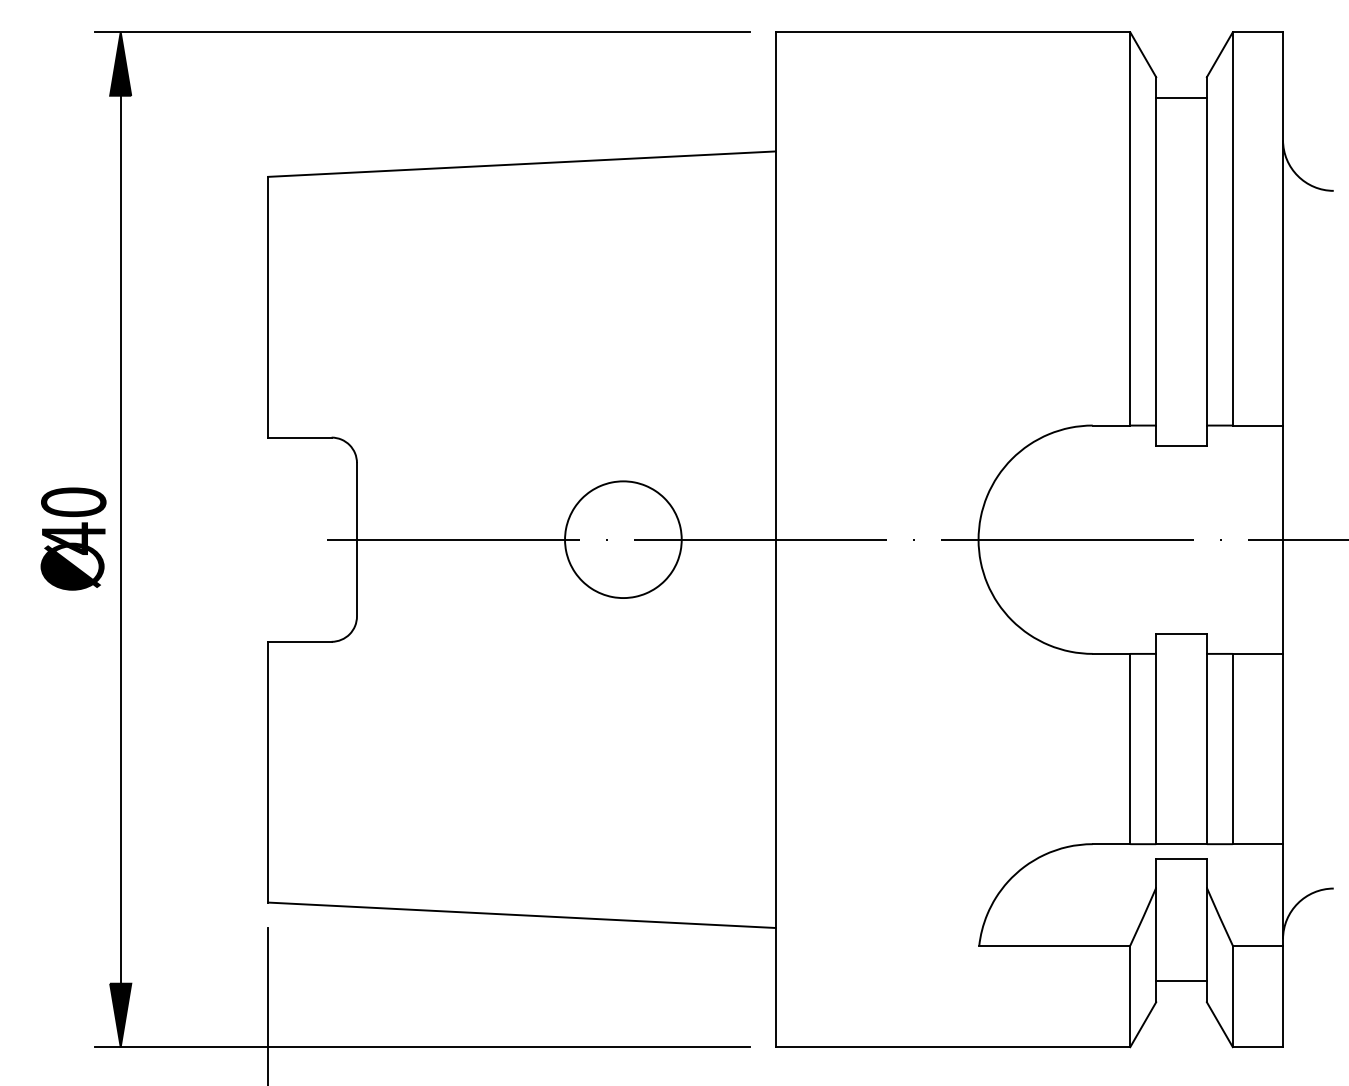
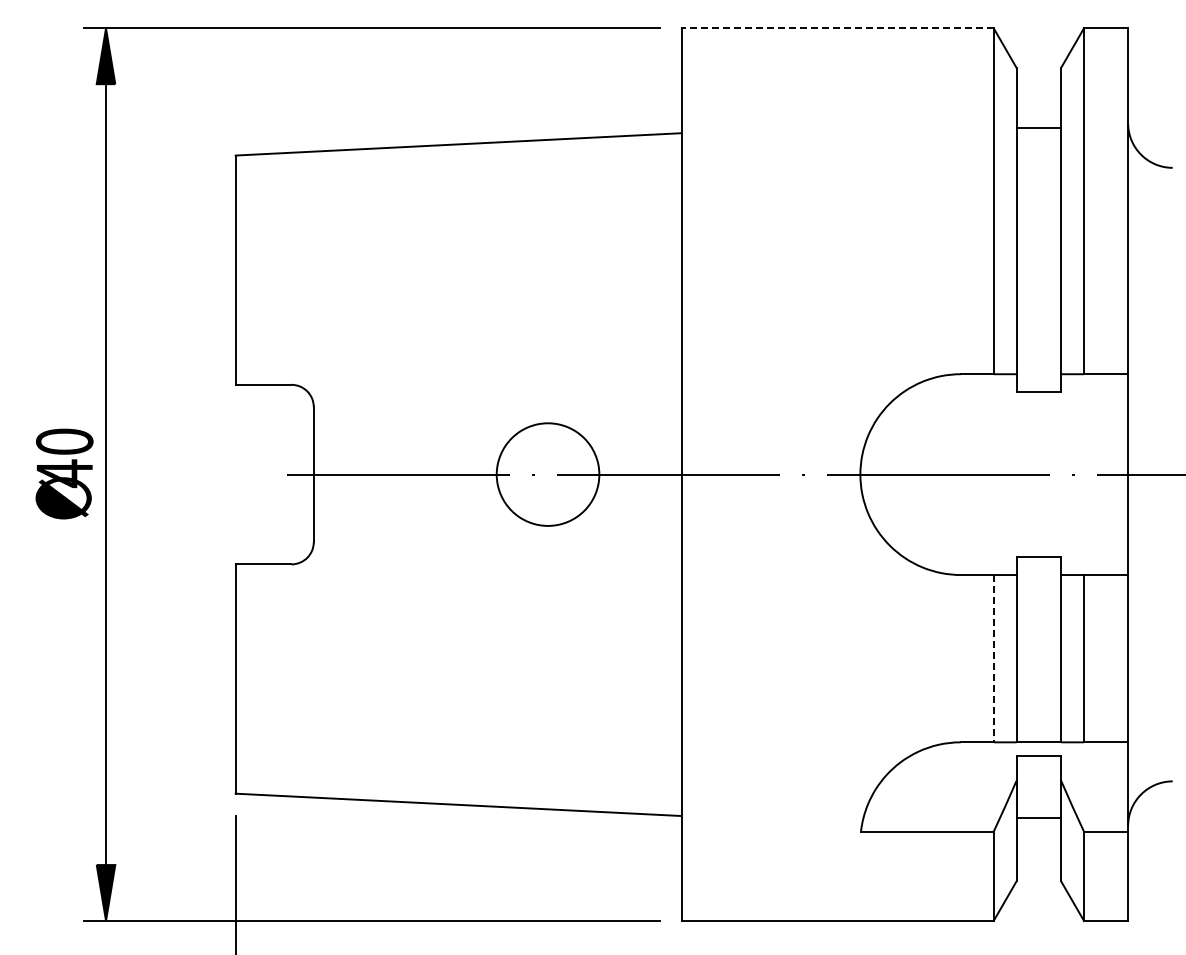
line: (952, 32) -> (837, 28), solid -> dashed
line: (1181, 98) -> (1038, 128), moved
line: (1129, 748) -> (993, 658), solid -> dashed
line: (1181, 980) -> (1038, 817), moved

